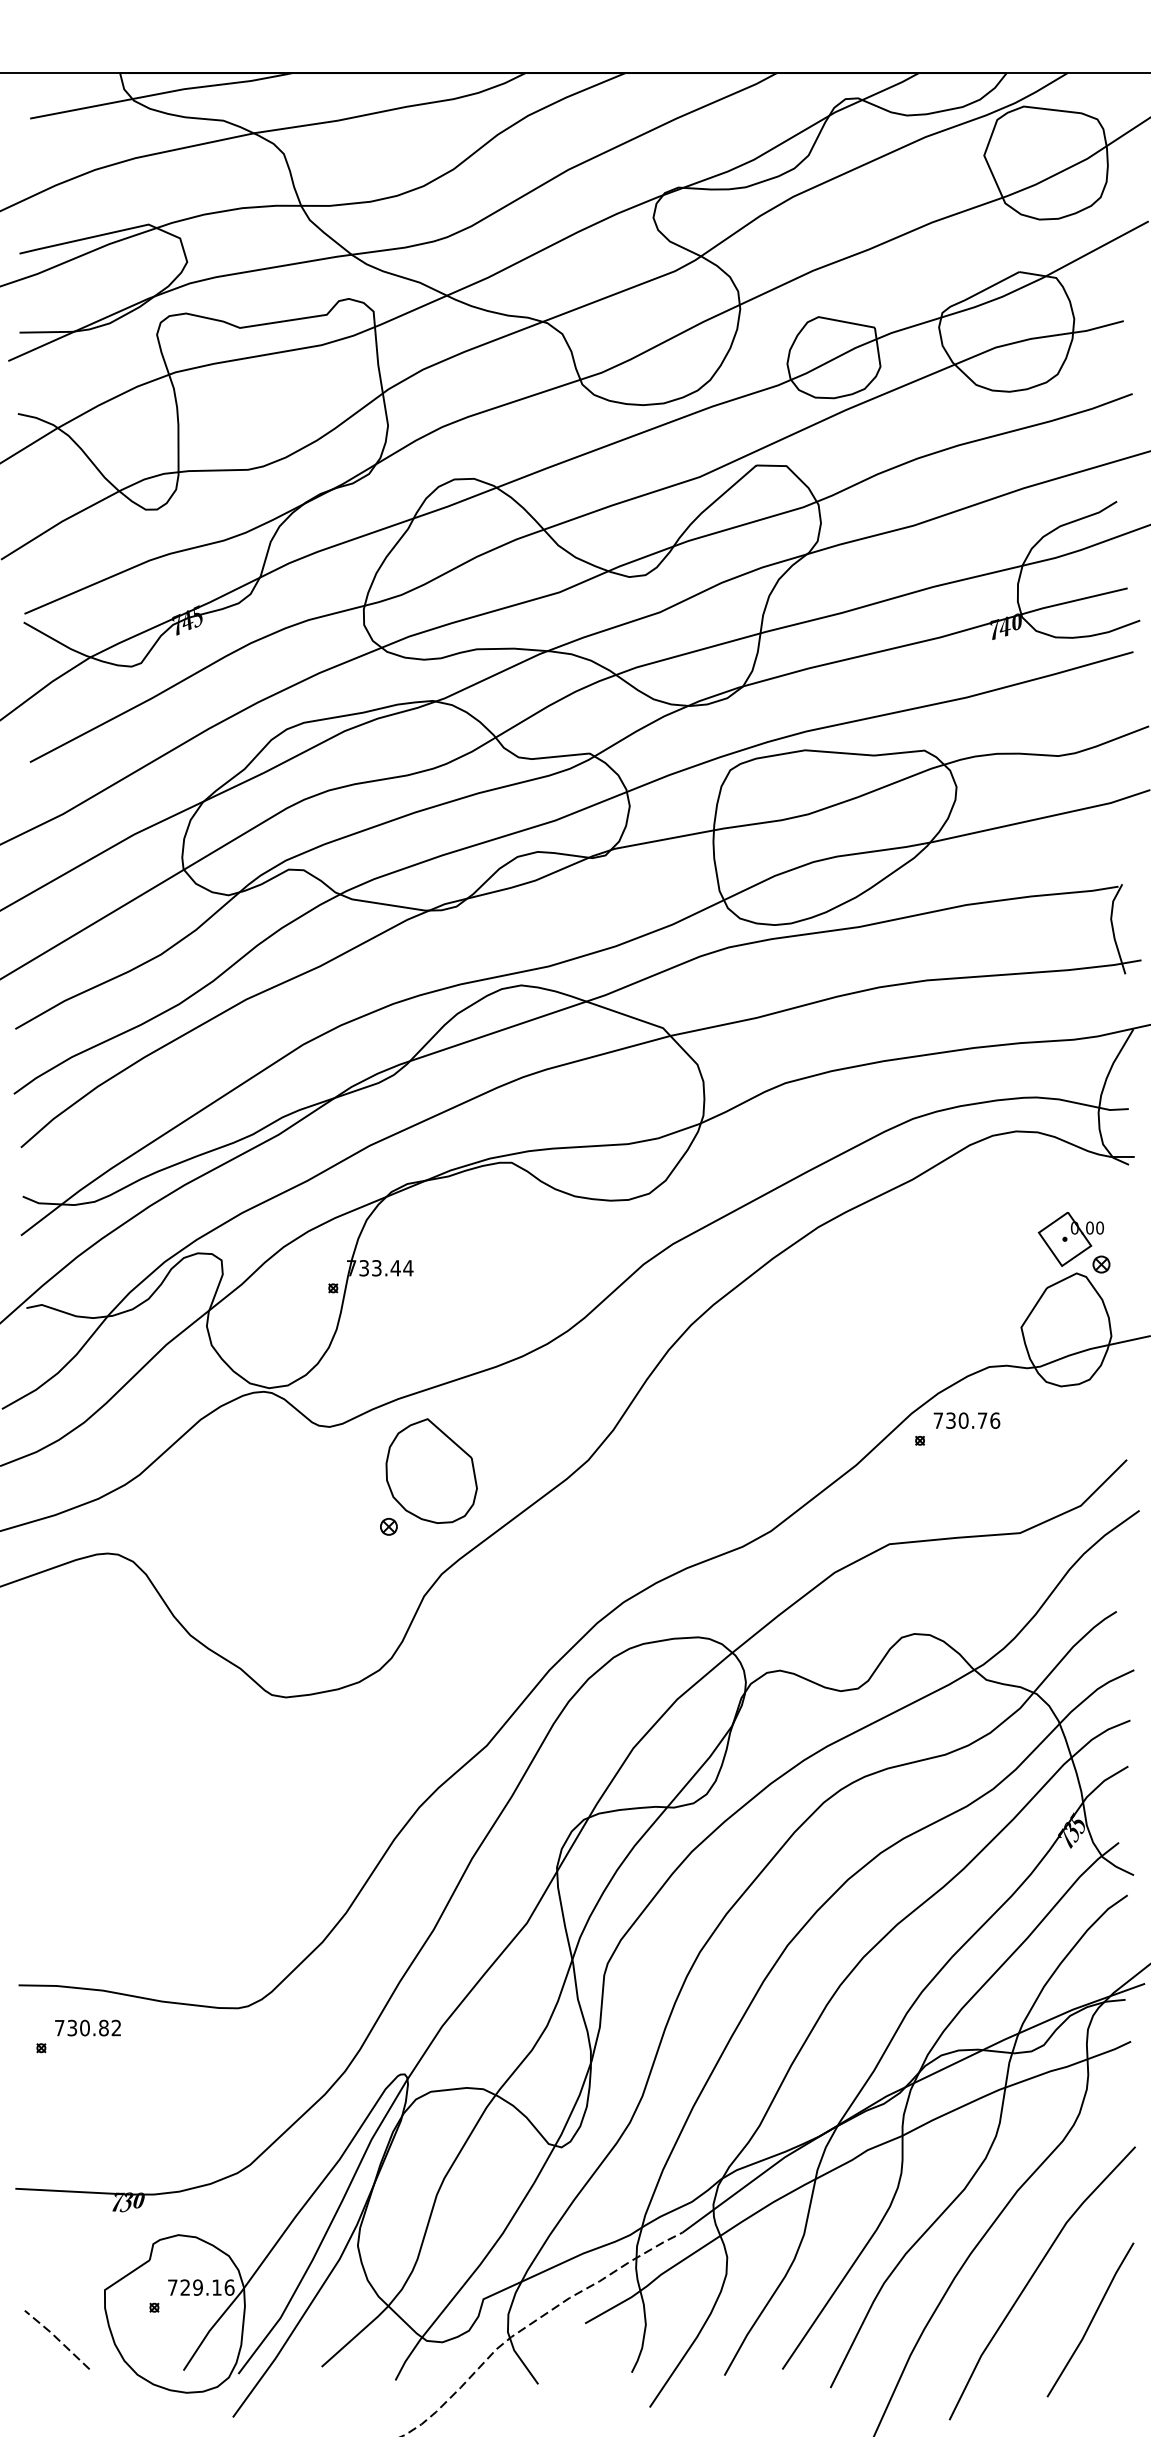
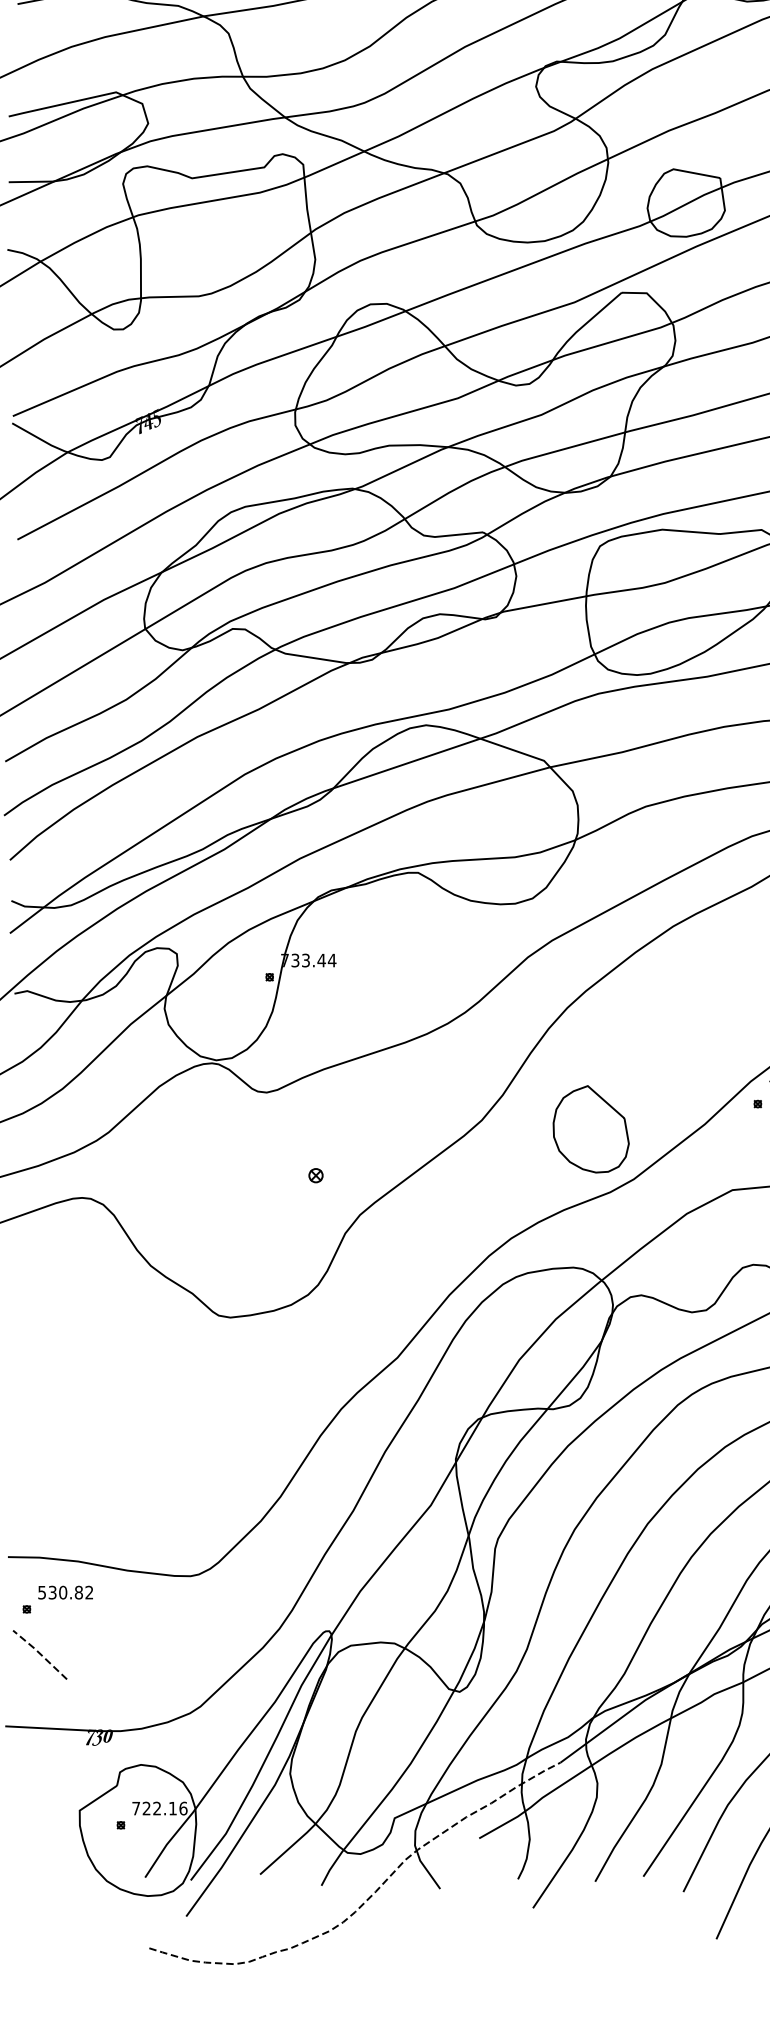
part: (431, 1470) -> (591, 1128), moved
text: (59, 2028) -> (41, 1593), 730.82 -> 530.82
text: (197, 2287) -> (156, 1808), 729.16 -> 722.16
line: (56, 2339) -> (39, 1654), moved

